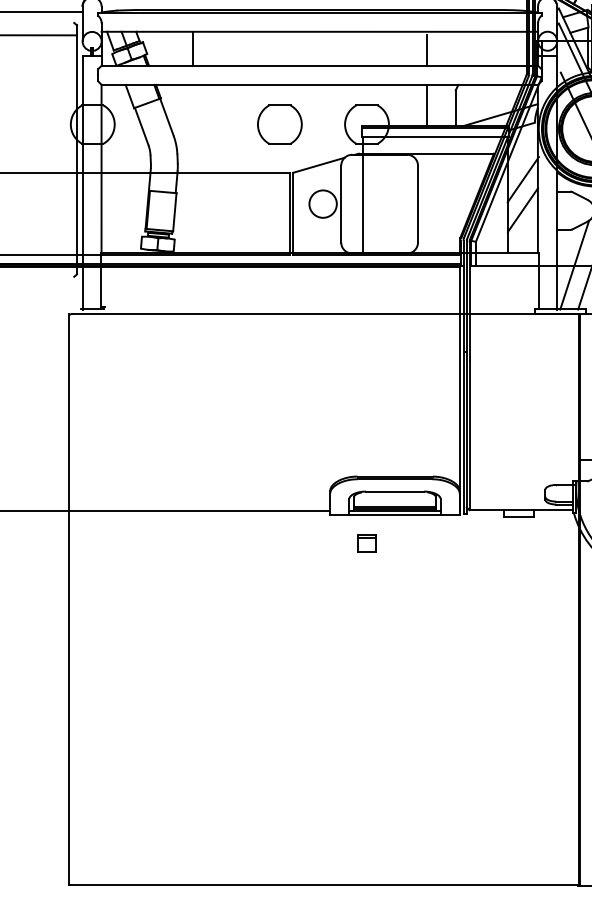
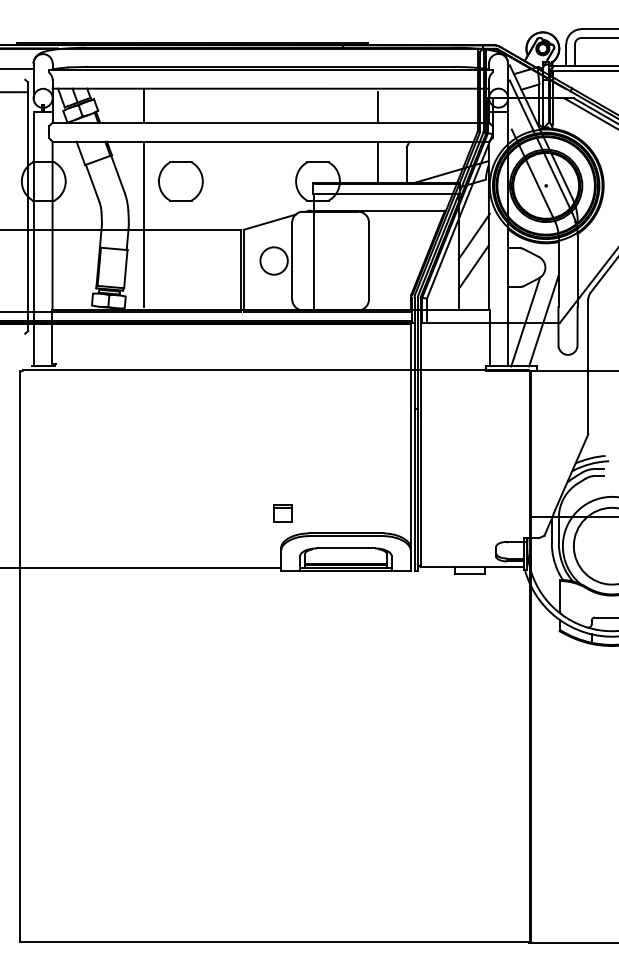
part: (279, 124) -> (180, 181), moved
line: (193, 166) -> (144, 223), added
part: (366, 543) -> (282, 513), moved

